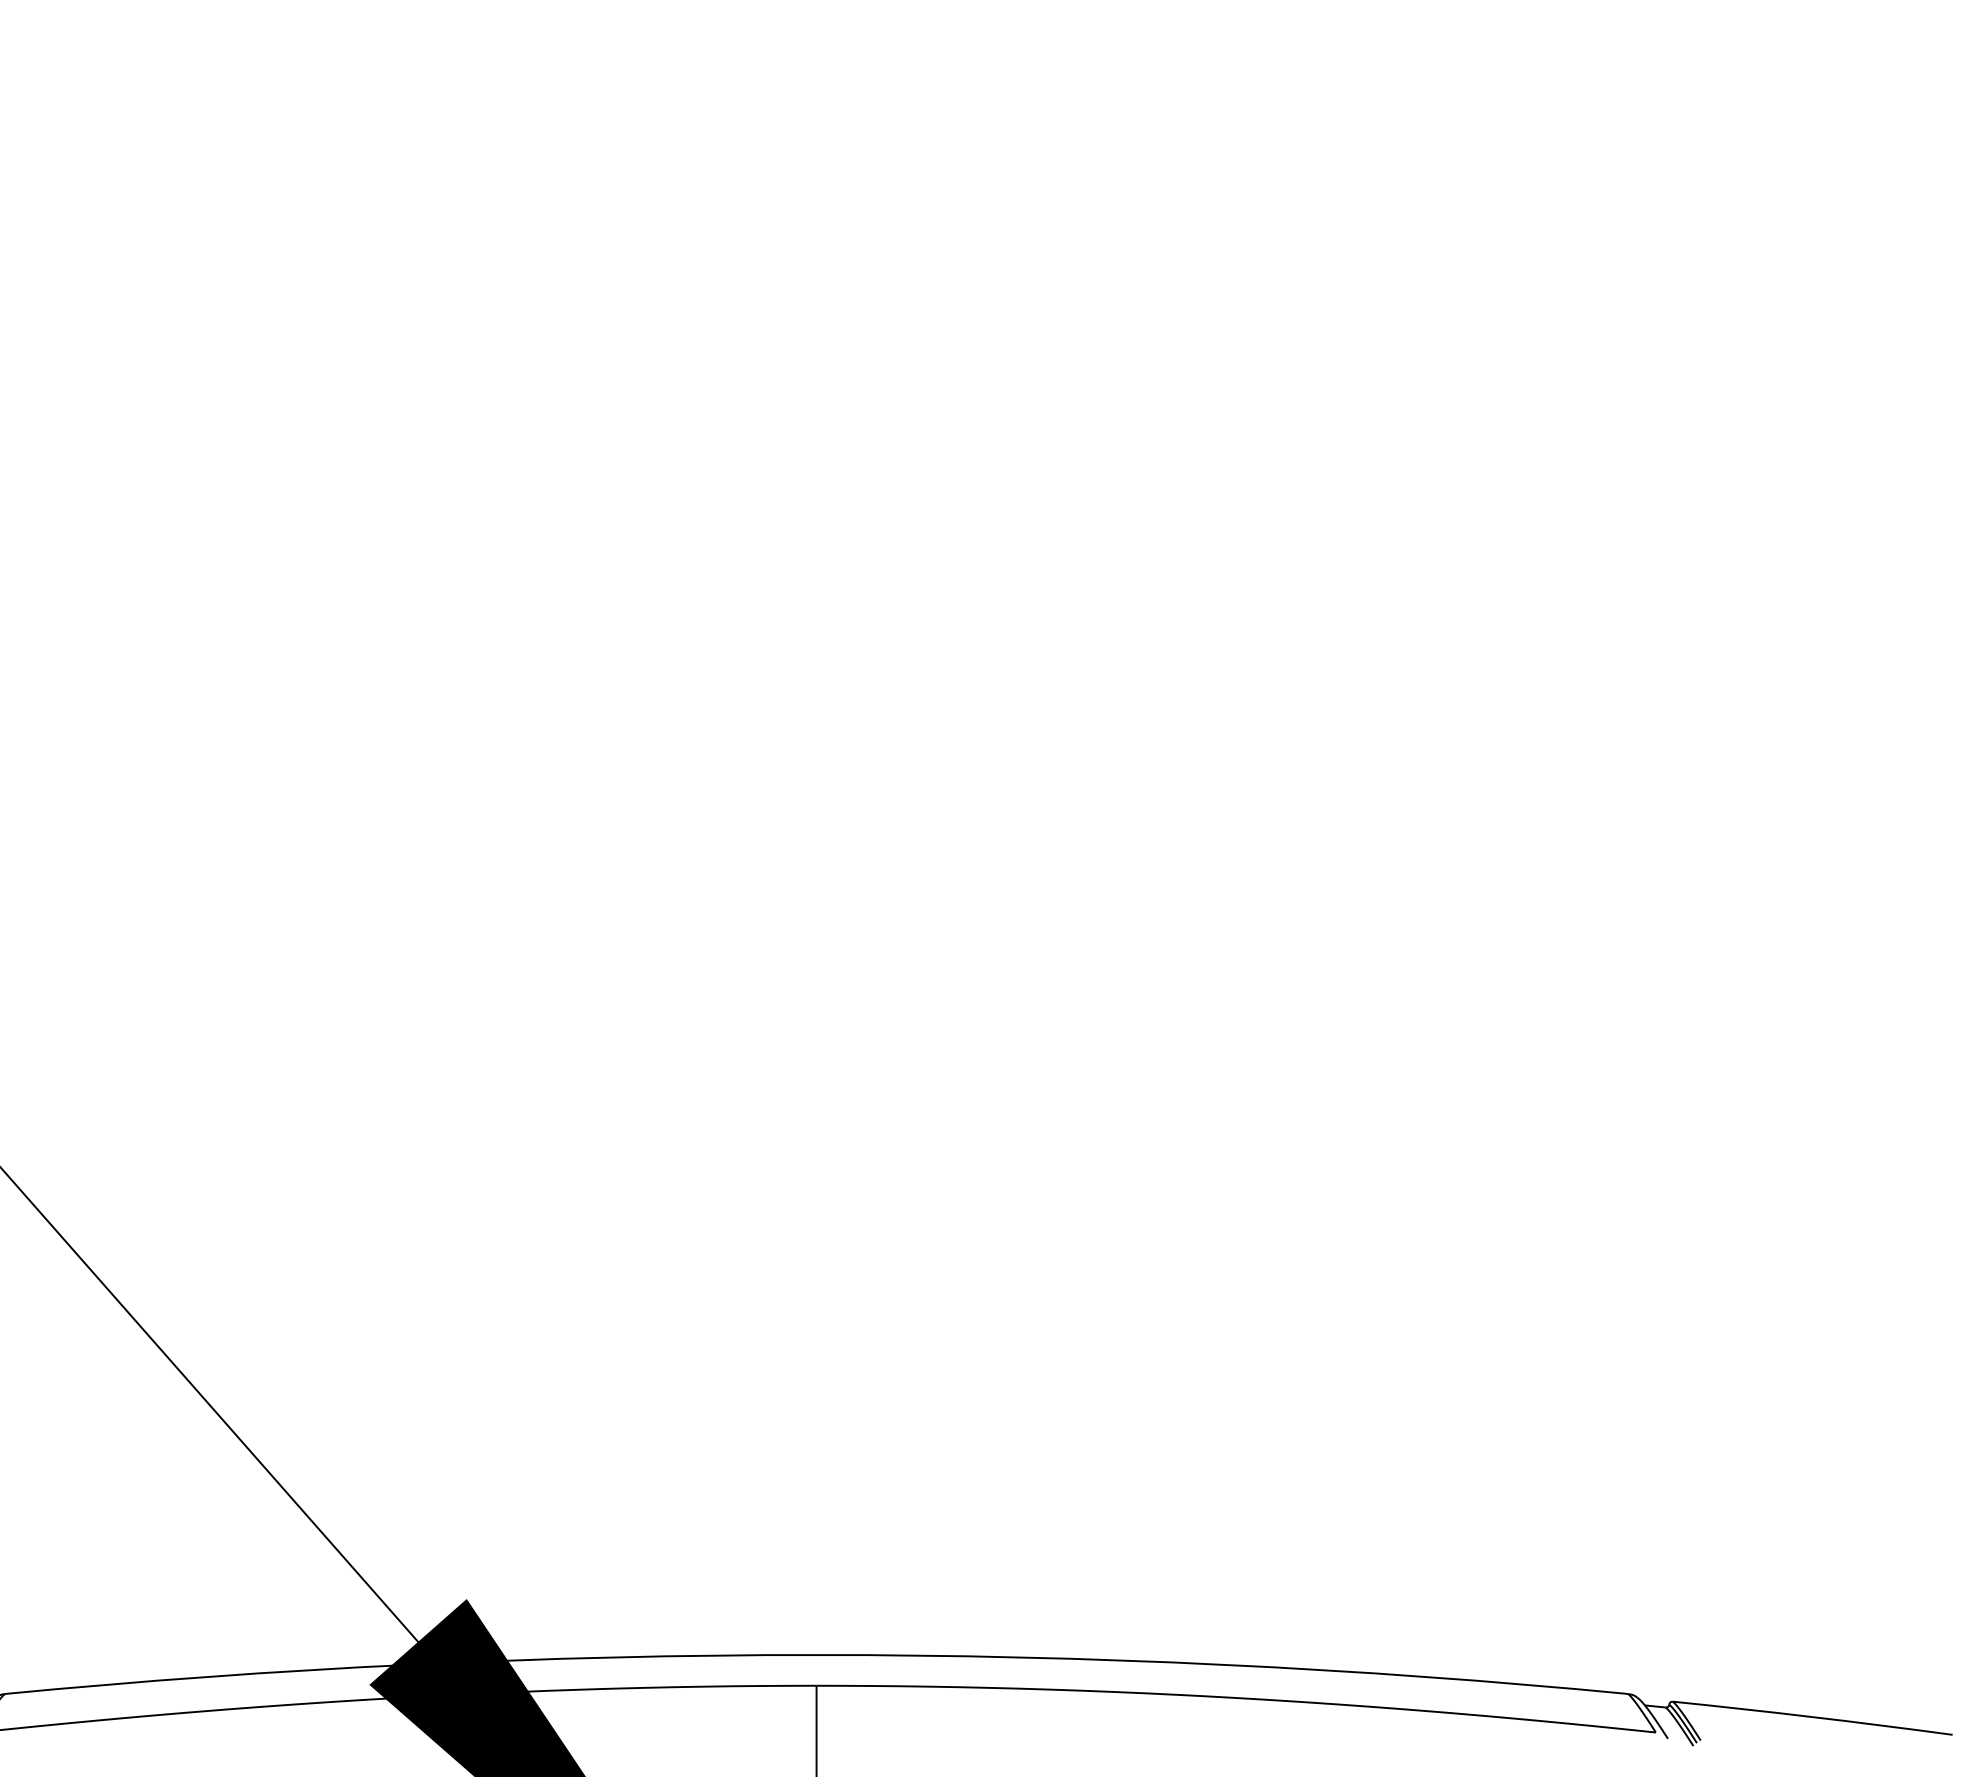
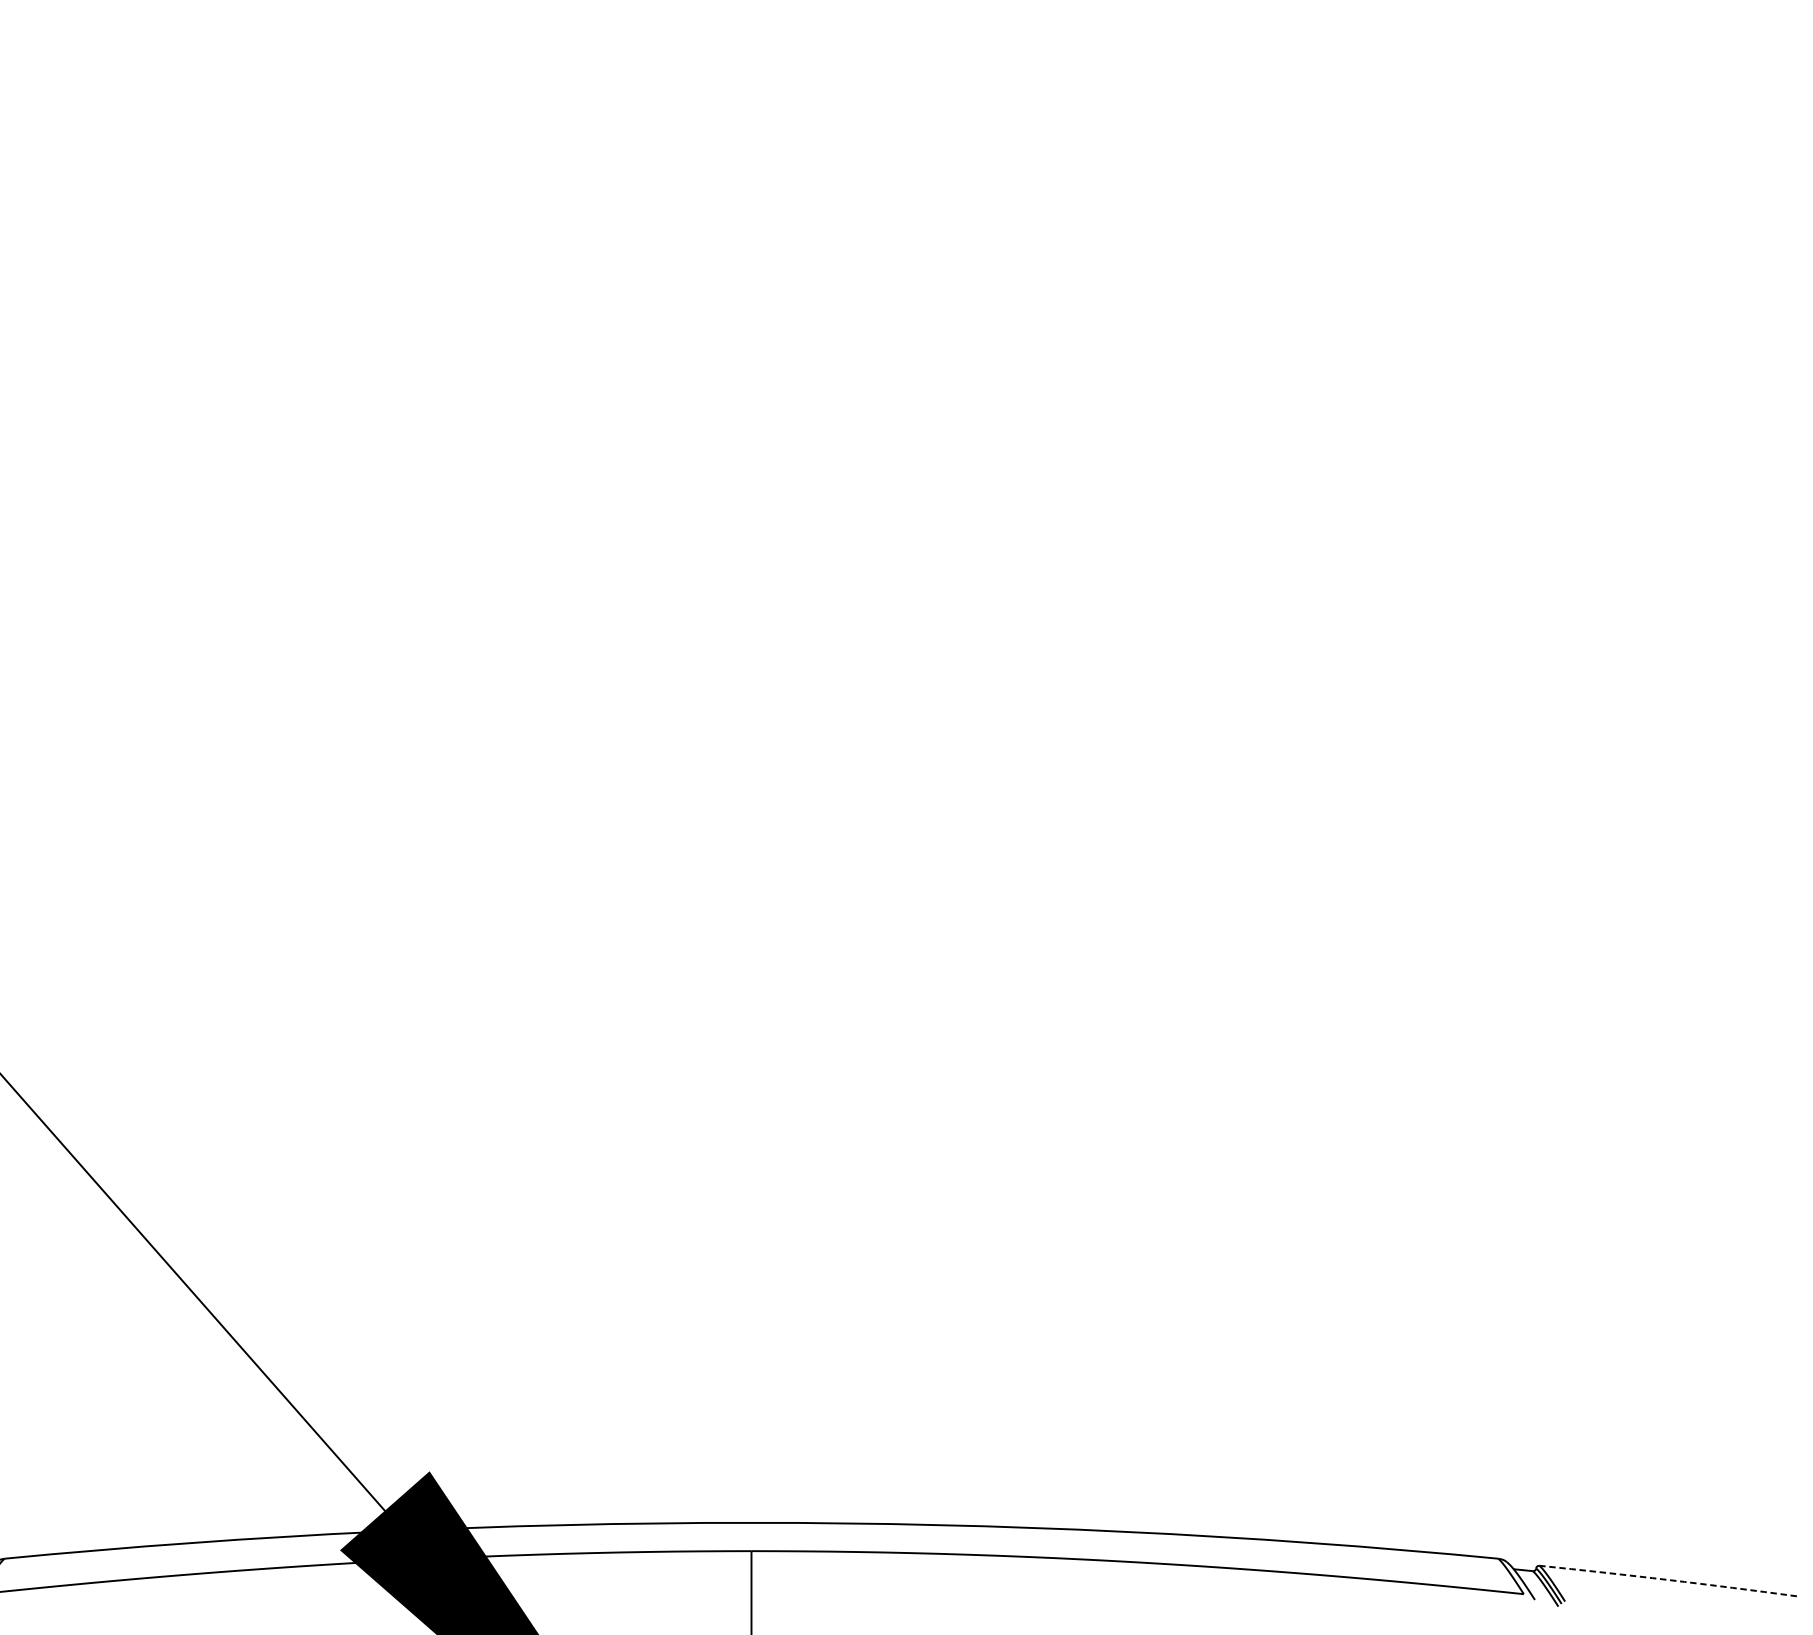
arc: (1812, 1717) -> (1667, 1580), solid -> dashed

